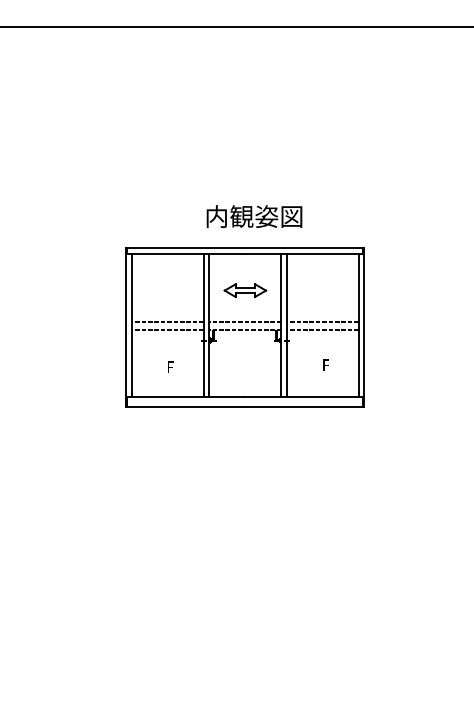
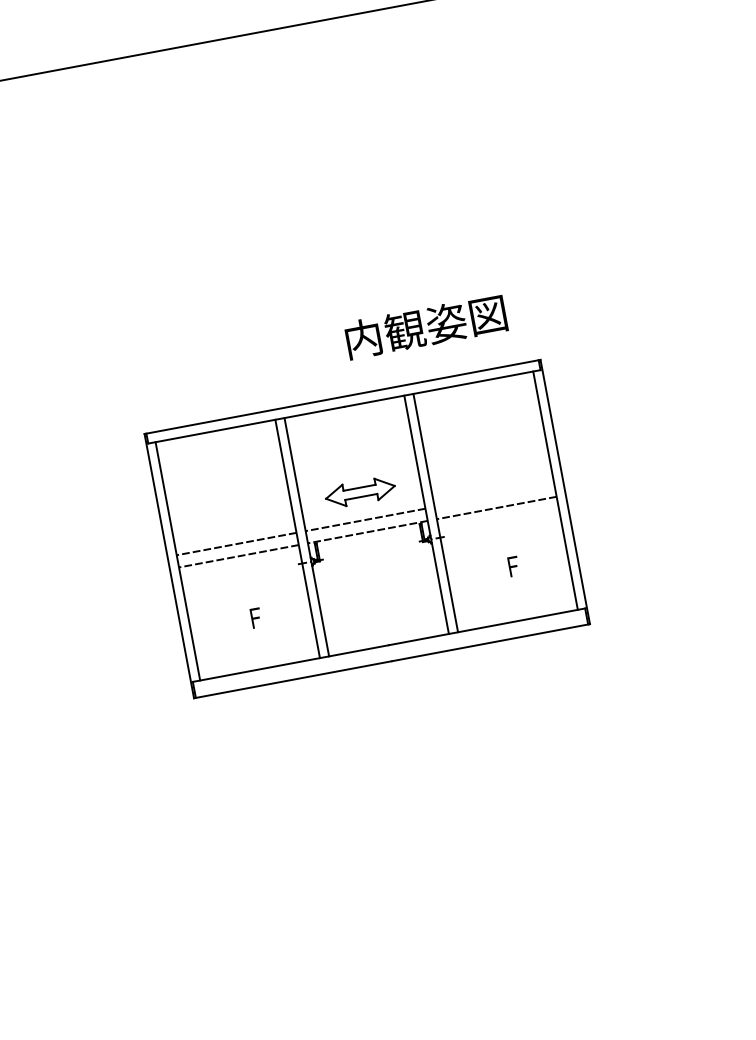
text: (254, 216) -> (426, 326), moved
part: (245, 290) -> (360, 492), moved
line: (322, 322) -> (493, 496), removed

